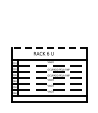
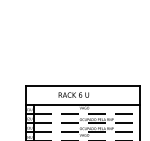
line: (48, 47) -> (81, 85), dashed -> solid

